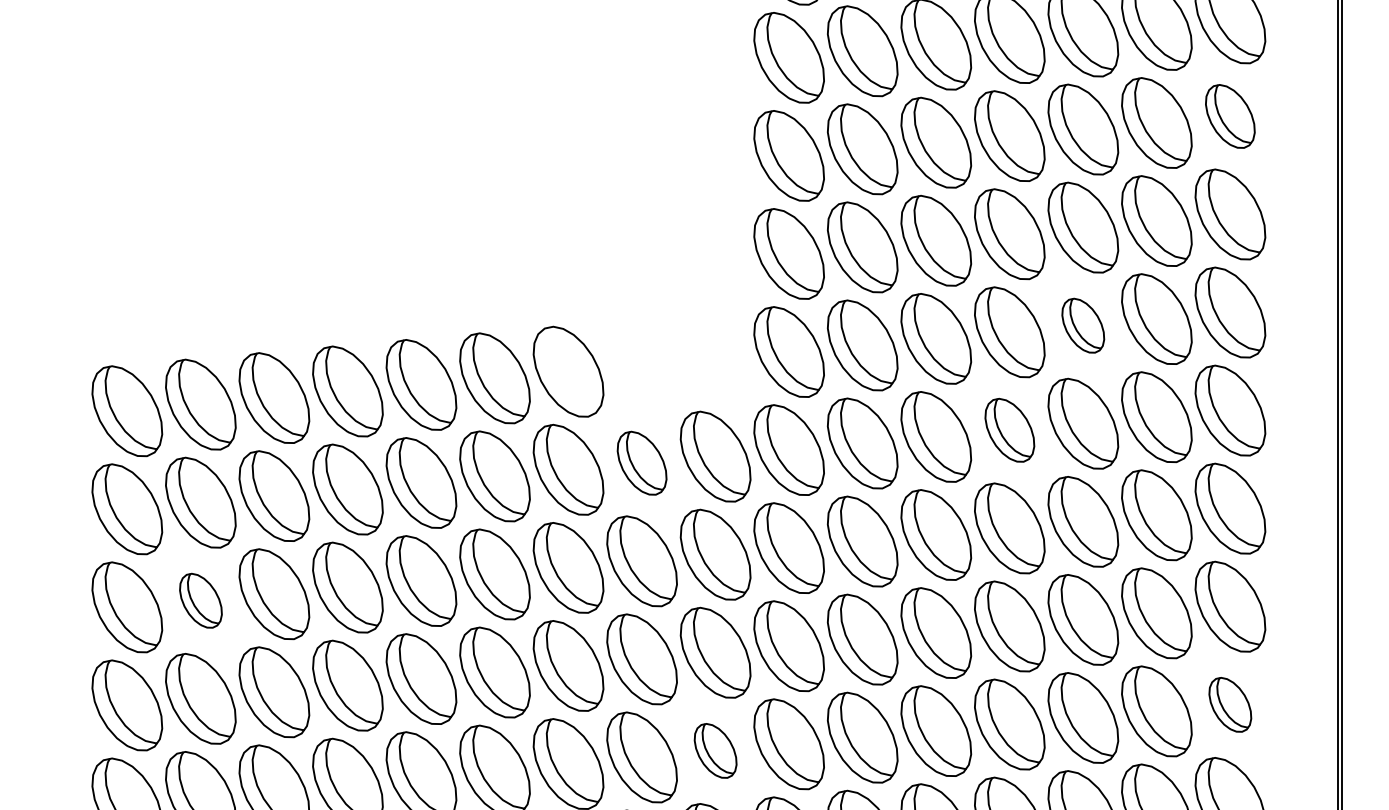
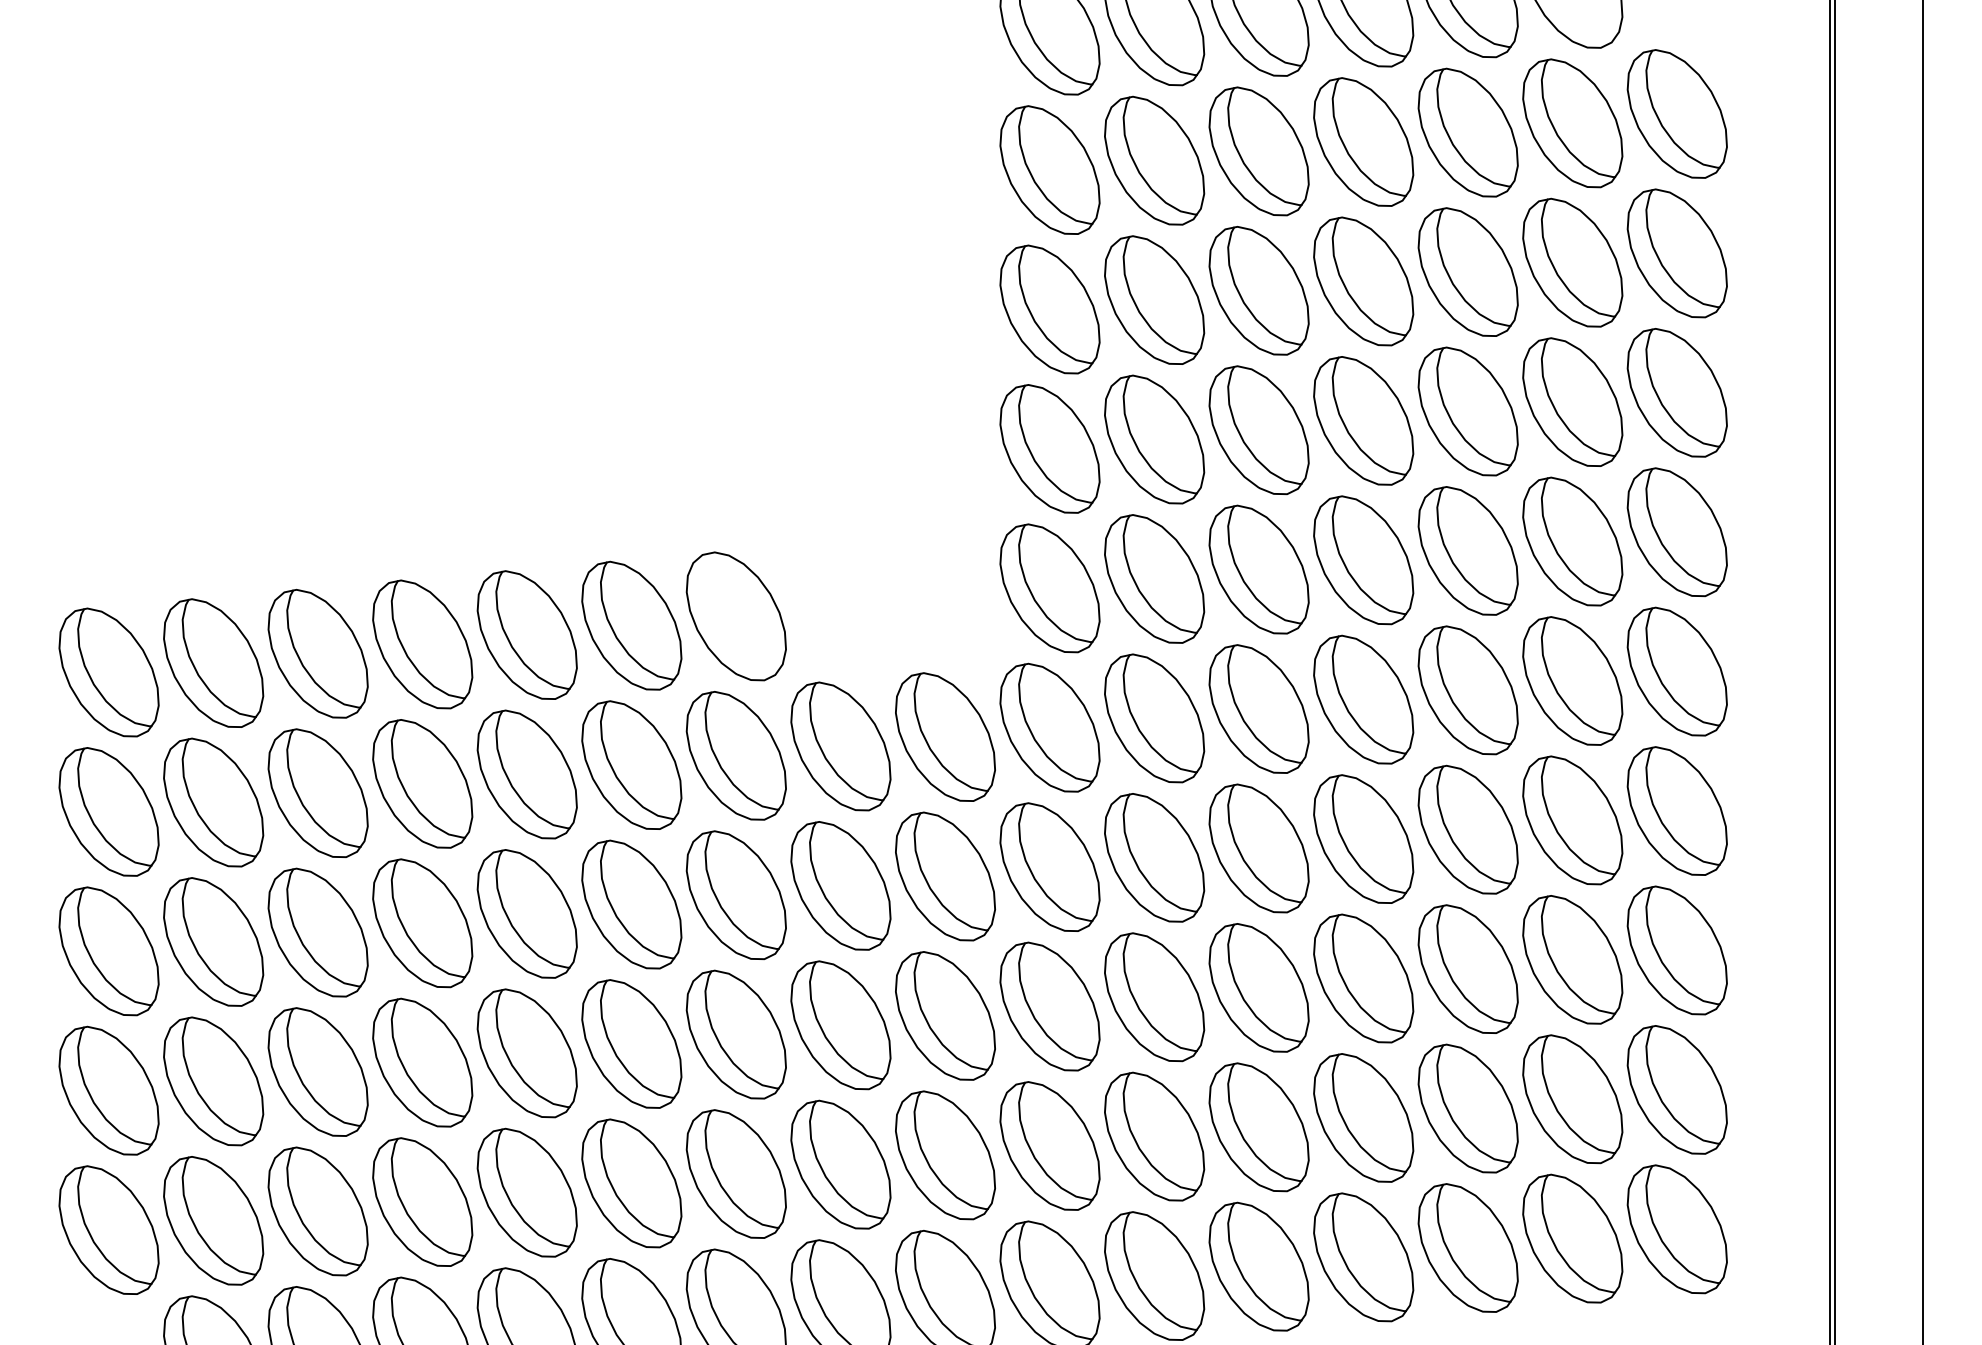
part: (1229, 116) -> (1676, 253), size x1.43
part: (1082, 325) -> (1467, 550), size x1.67
part: (1009, 430) -> (1363, 699), size x1.43
part: (641, 463) -> (840, 746), size x1.43
part: (200, 600) -> (213, 941), size x1.67
part: (1229, 704) -> (1676, 1089), size x1.67
part: (715, 750) -> (945, 1155), size x1.67

